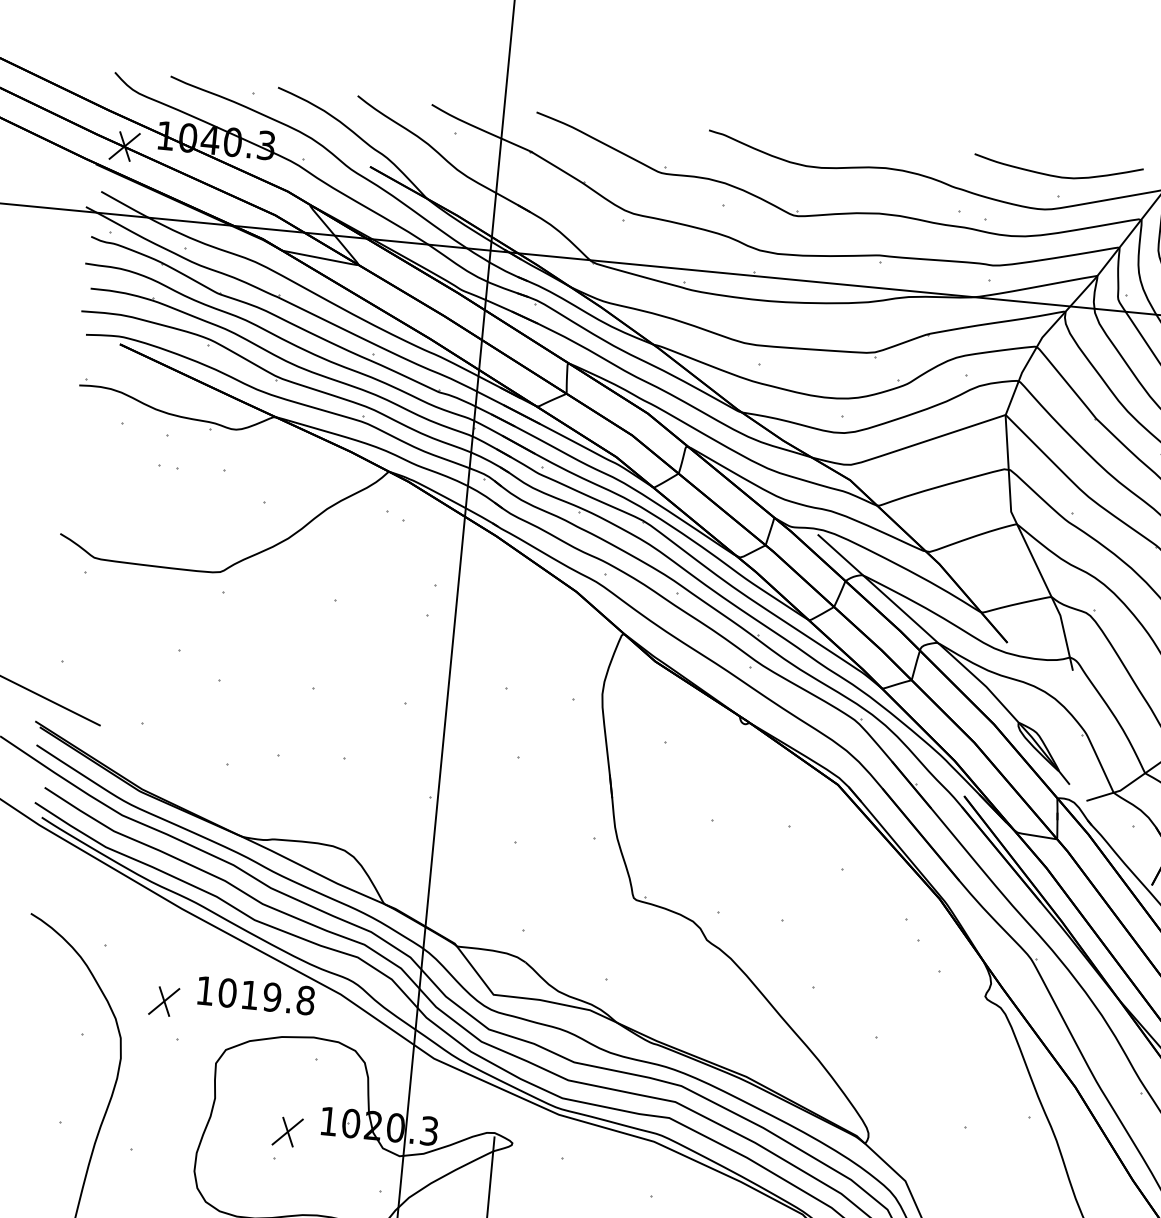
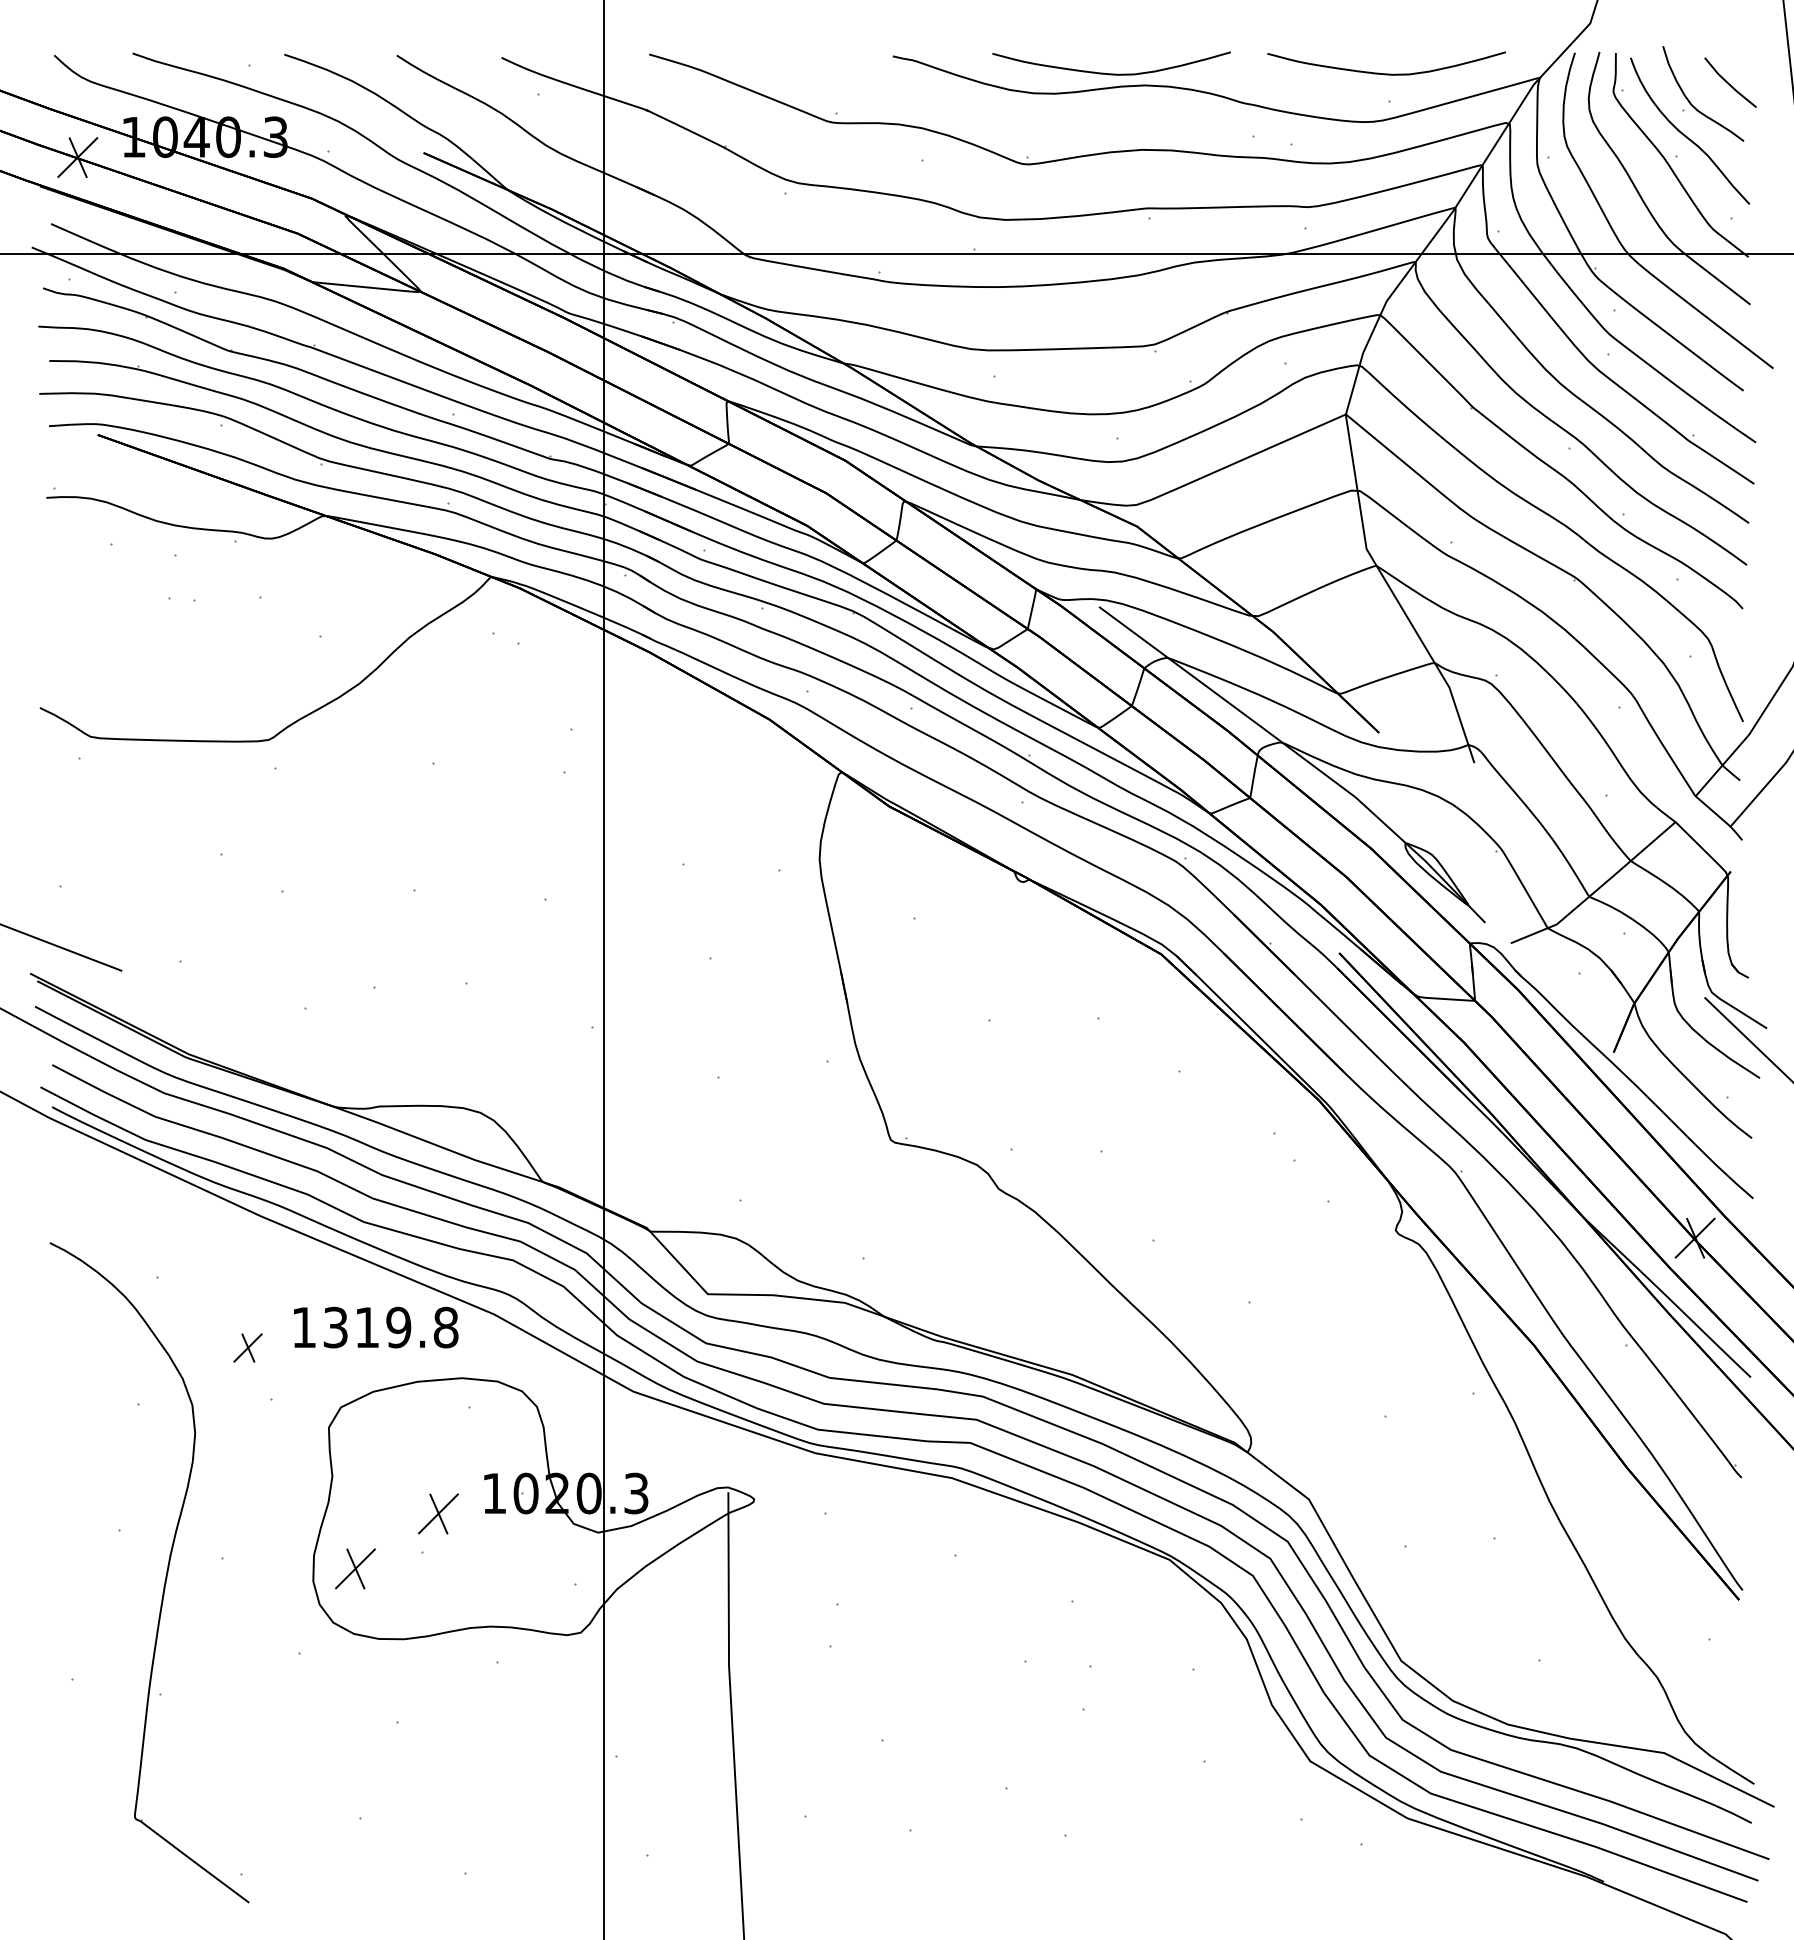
curve: (862, 157) -> (1111, 73), added
text: (227, 992) -> (335, 1327), 1019.8 -> 1319.8
part: (163, 1001) -> (247, 1347), size x0.7
part: (225, 1165) -> (355, 1568), added

